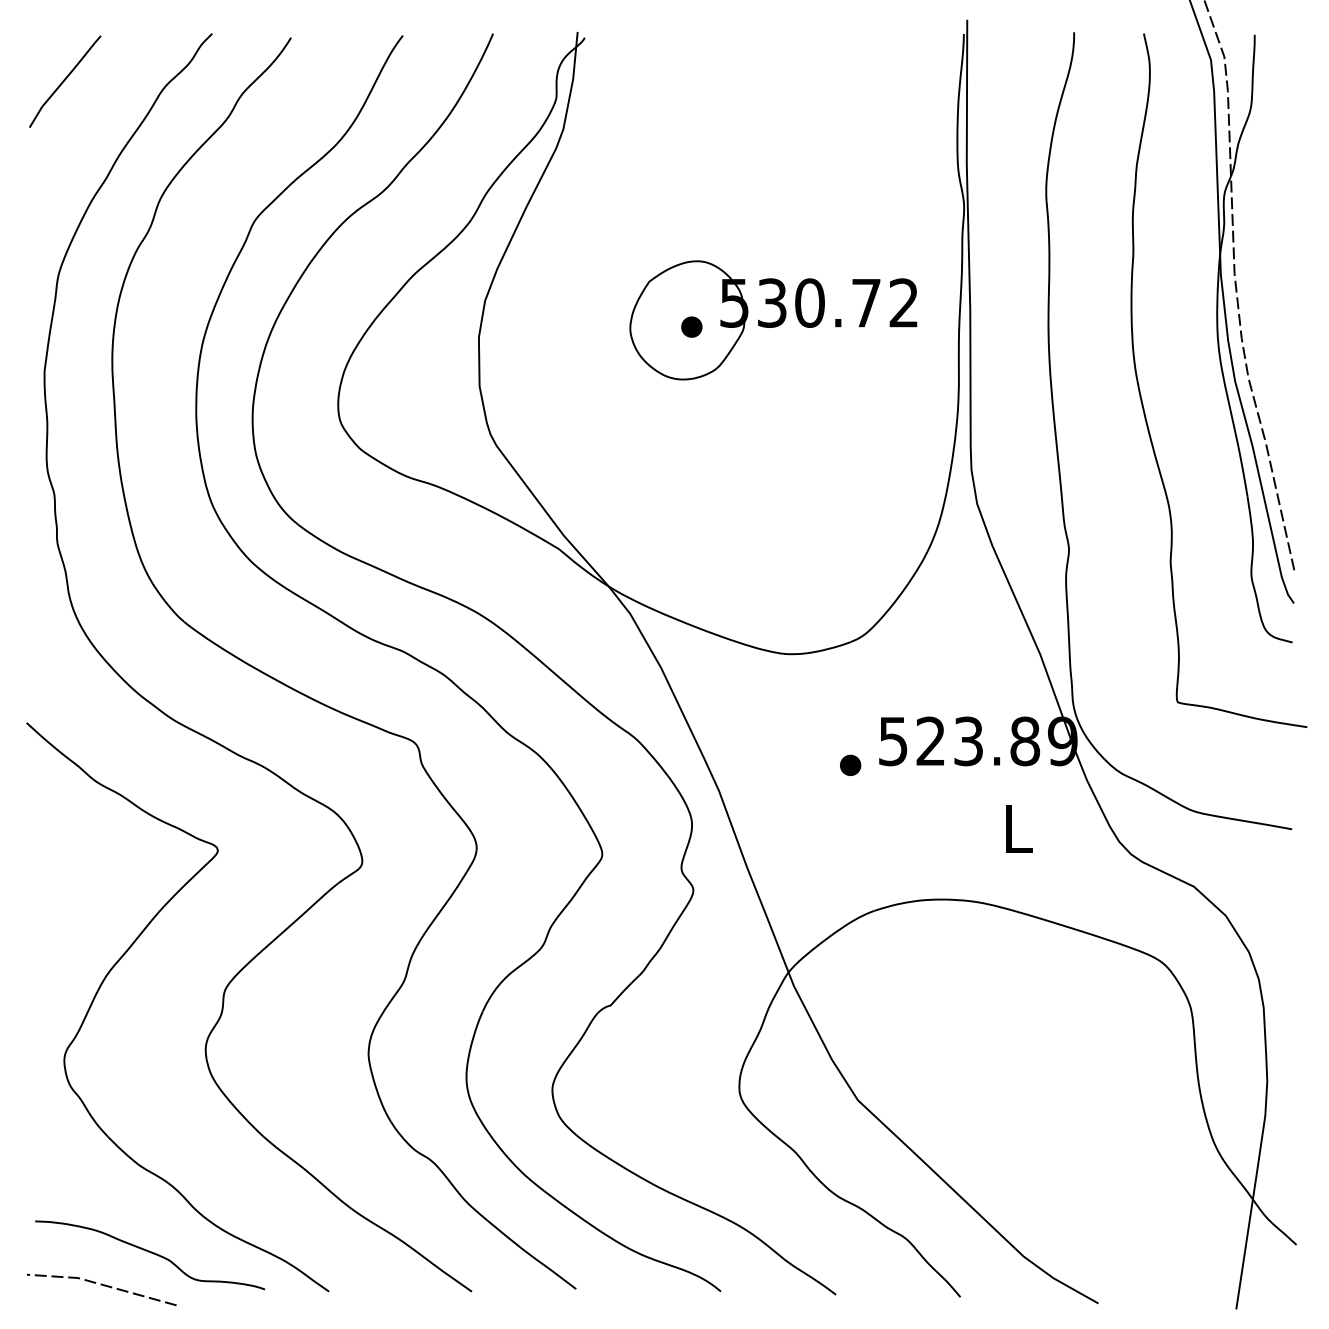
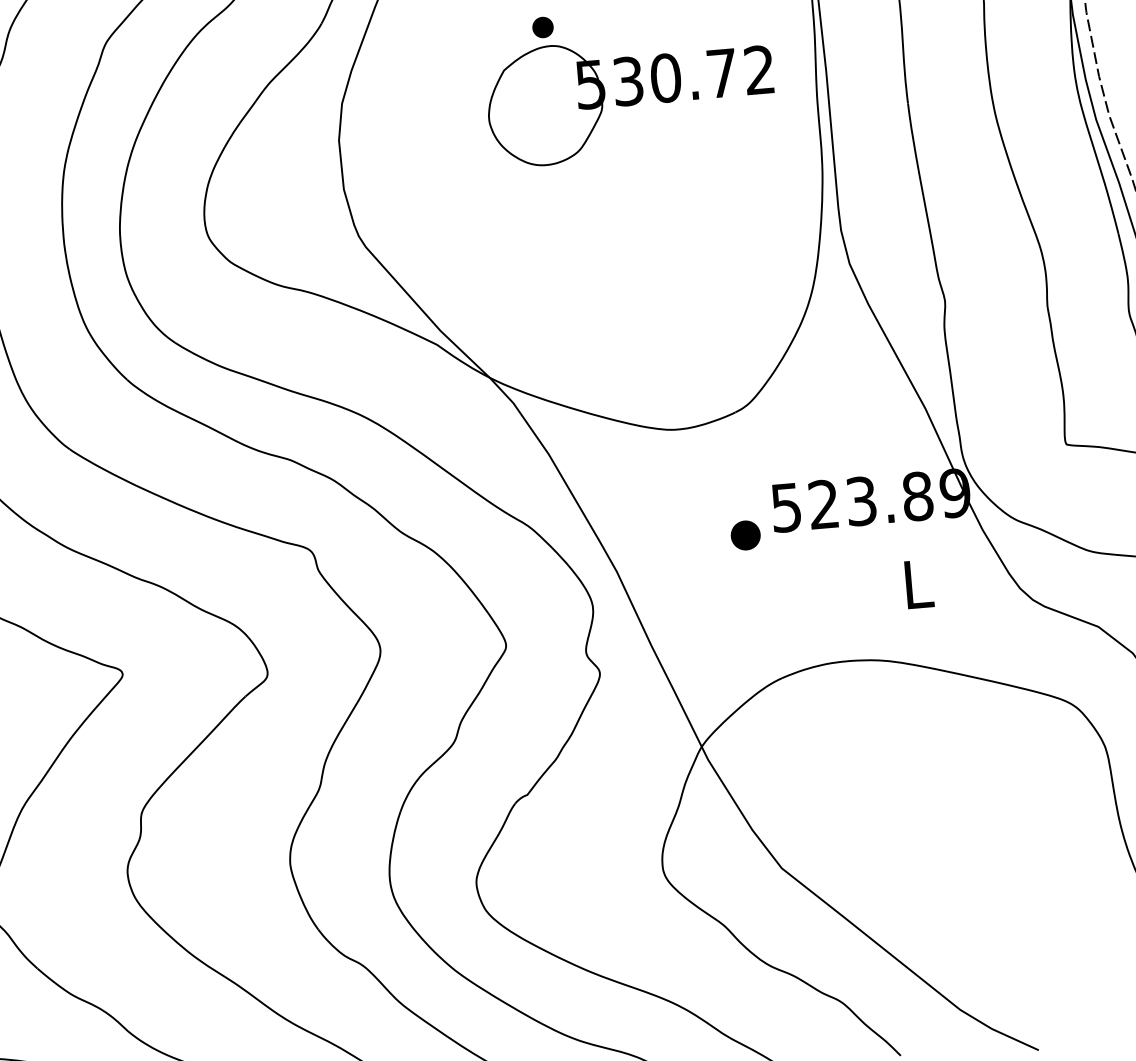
part: (691, 326) -> (542, 26), moved
part: (850, 764) -> (745, 534), size x1.4

